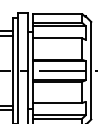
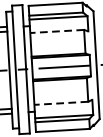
line: (57, 38) -> (57, 31), solid -> dashed
line: (57, 103) -> (61, 103), solid -> dashed

